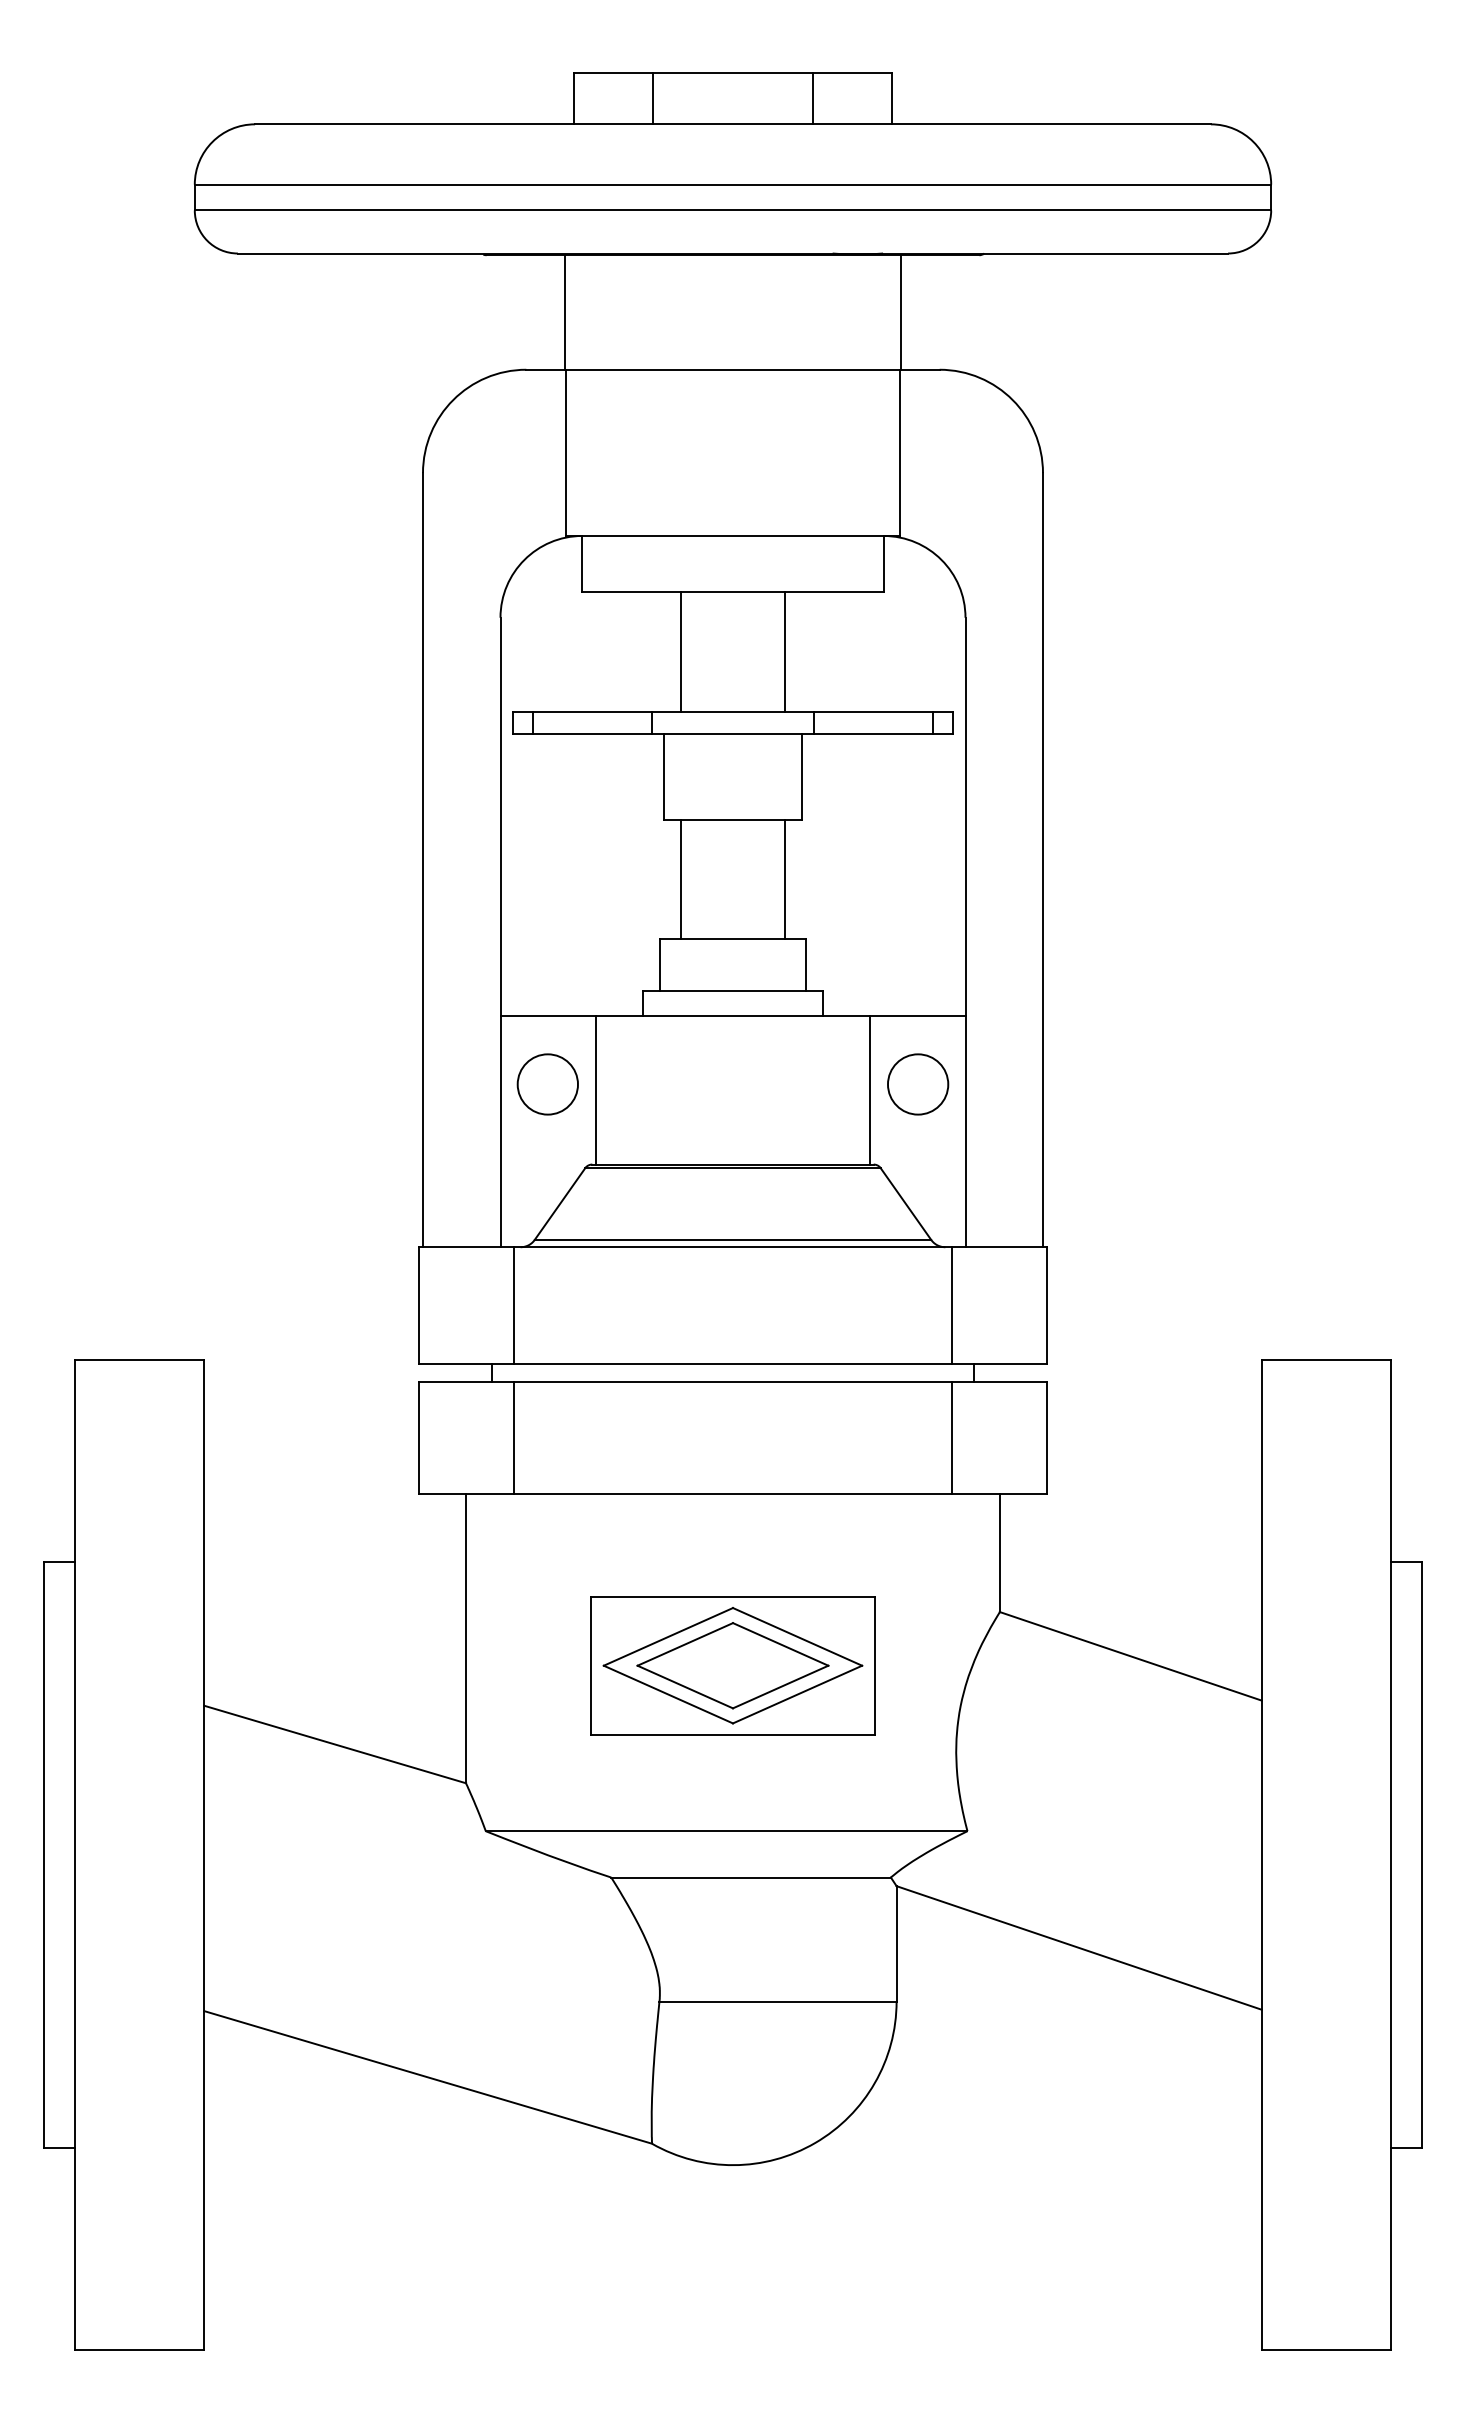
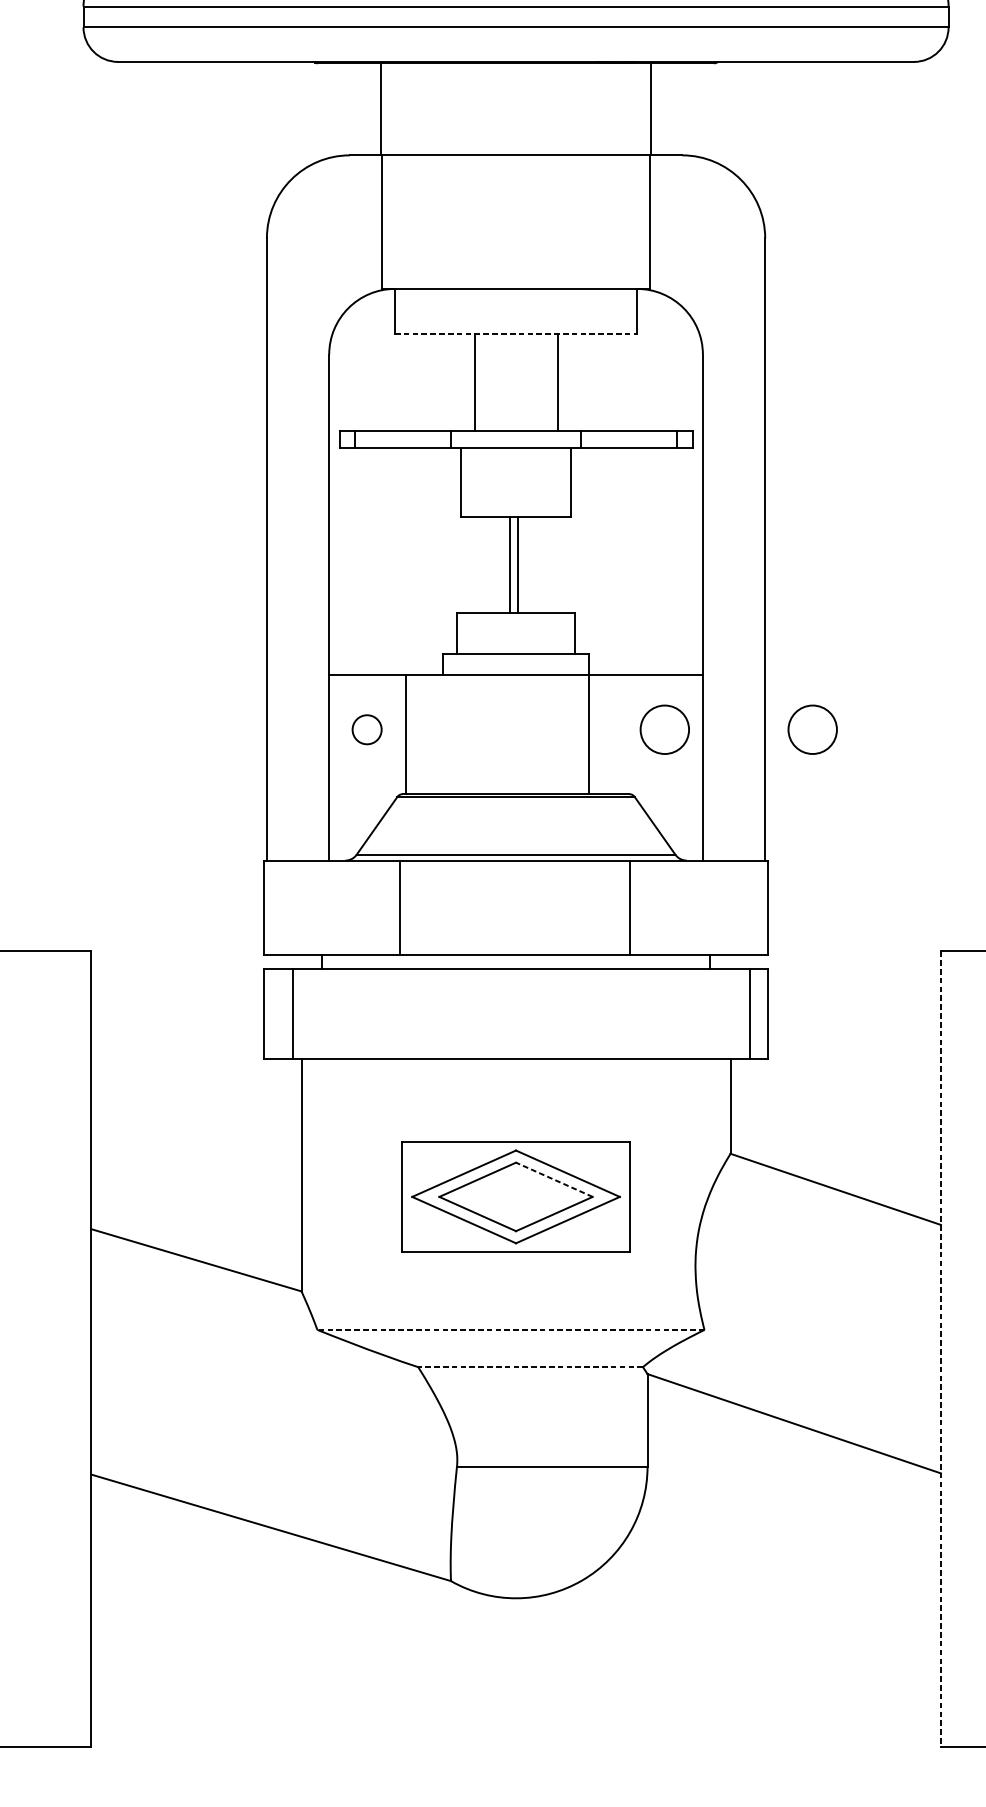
line: (733, 591) -> (516, 333), solid -> dashed
line: (681, 878) -> (518, 564), moved
line: (784, 878) -> (510, 564), moved
circle: (547, 1084) -> (366, 729), size x0.6
circle: (1102, 1084) -> (813, 729), added
line: (869, 1090) -> (588, 734), moved
line: (513, 1305) -> (399, 907), moved
line: (952, 1305) -> (629, 907), moved
line: (513, 1437) -> (293, 1013), moved
line: (952, 1437) -> (750, 1013), moved
line: (780, 1644) -> (554, 1179), solid -> dashed
line: (726, 1831) -> (510, 1330), solid -> dashed
line: (1261, 1855) -> (940, 1349), solid -> dashed
line: (751, 1877) -> (530, 1367), solid -> dashed

